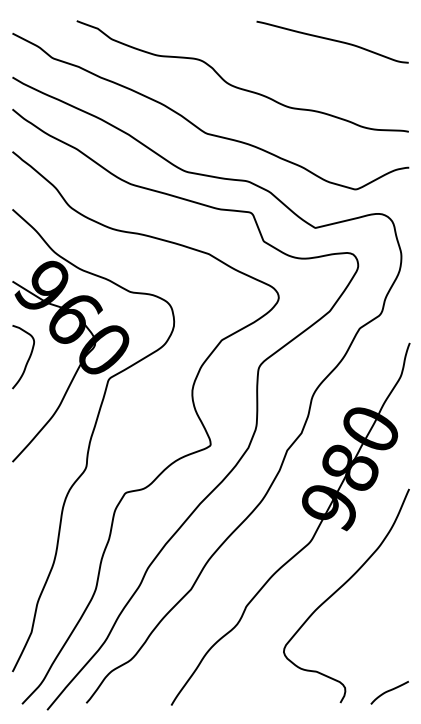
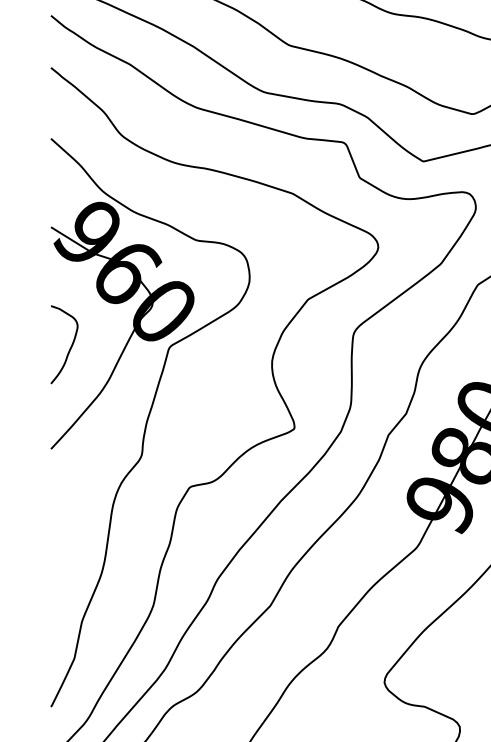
curve: (27, 359) -> (69, 347), moved

